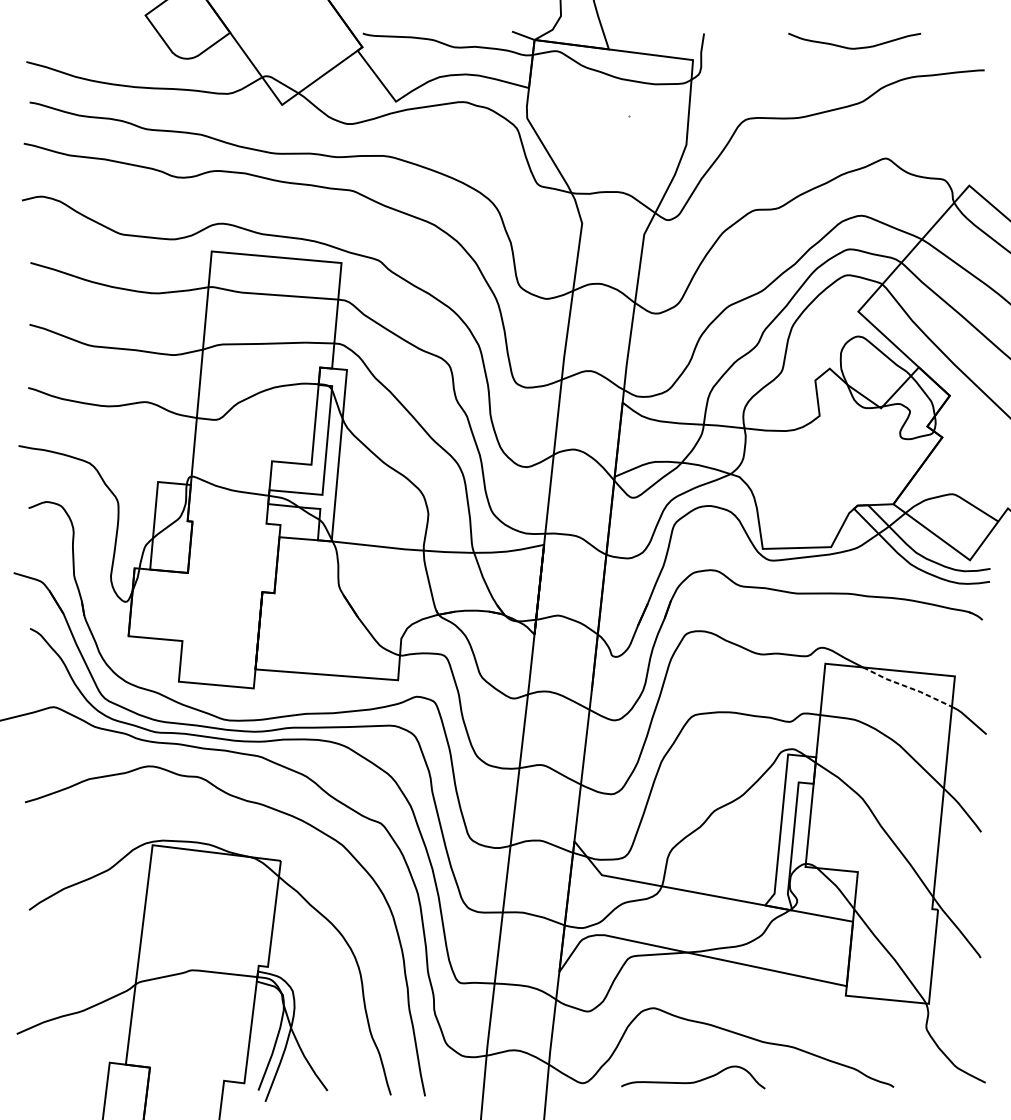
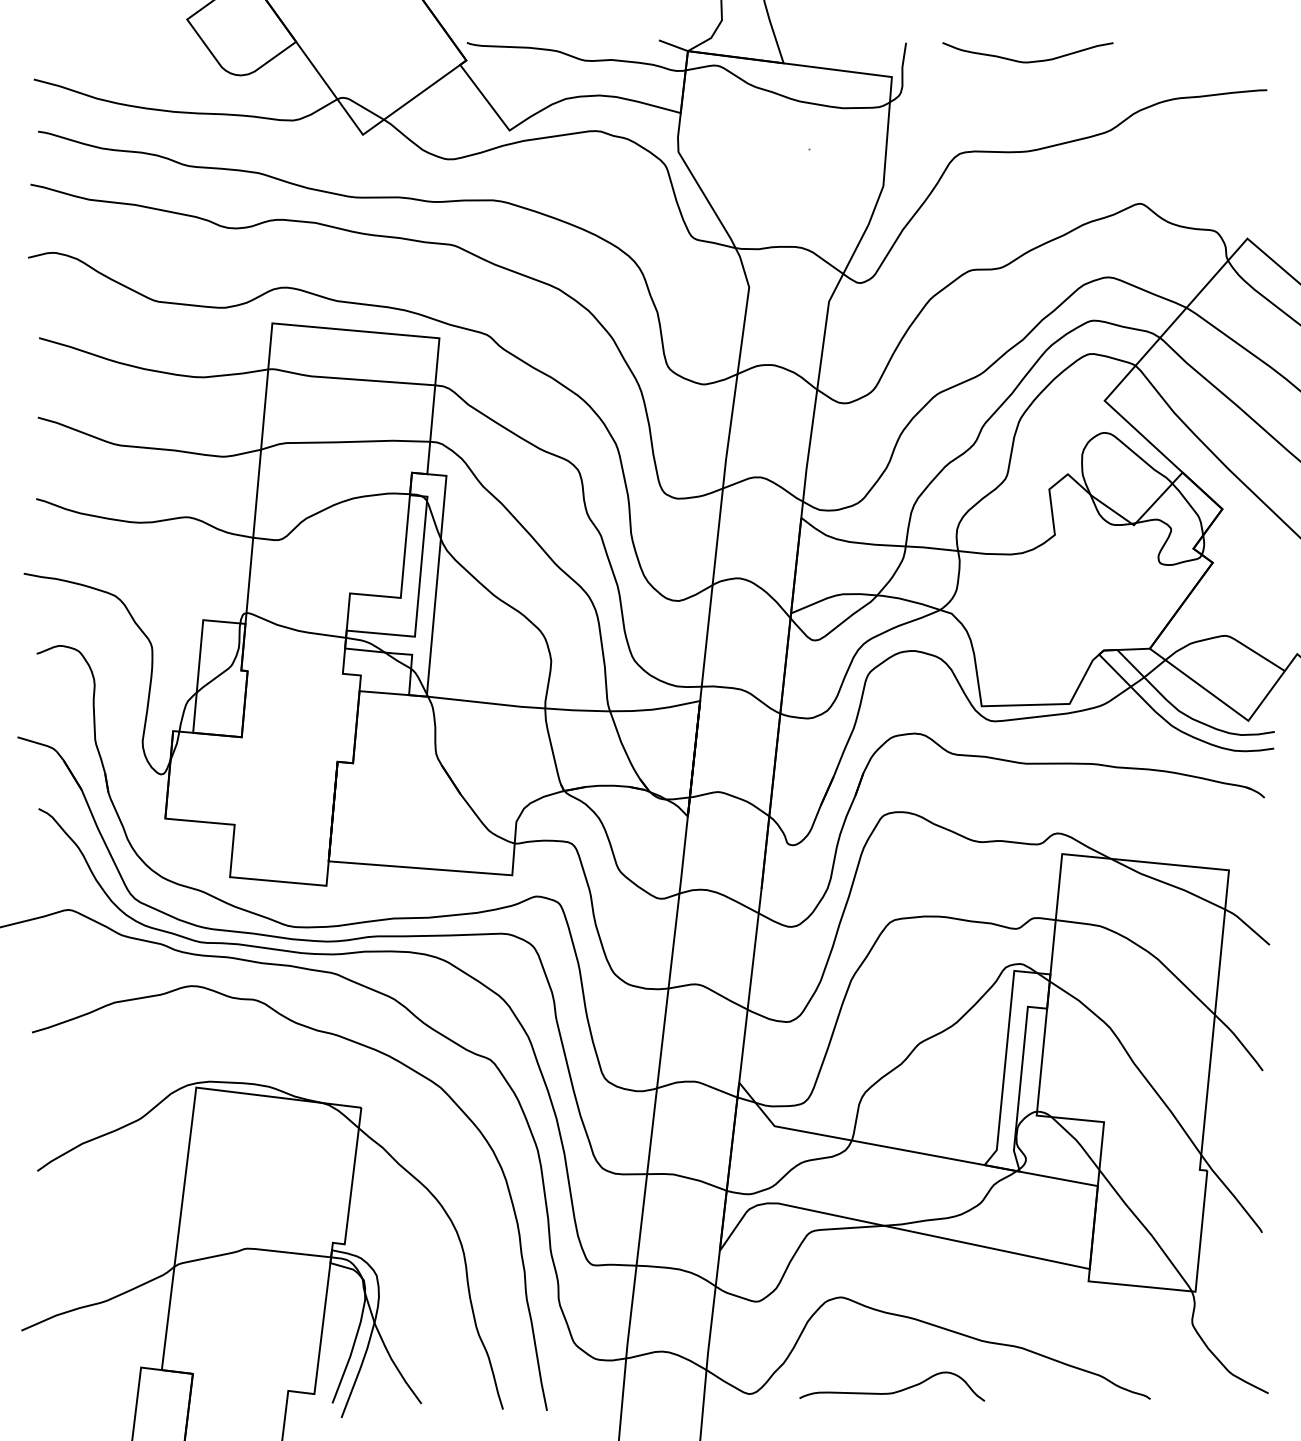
curve: (854, 48) -> (1027, 61), moved
line: (907, 687) -> (1168, 884), dashed -> solid

